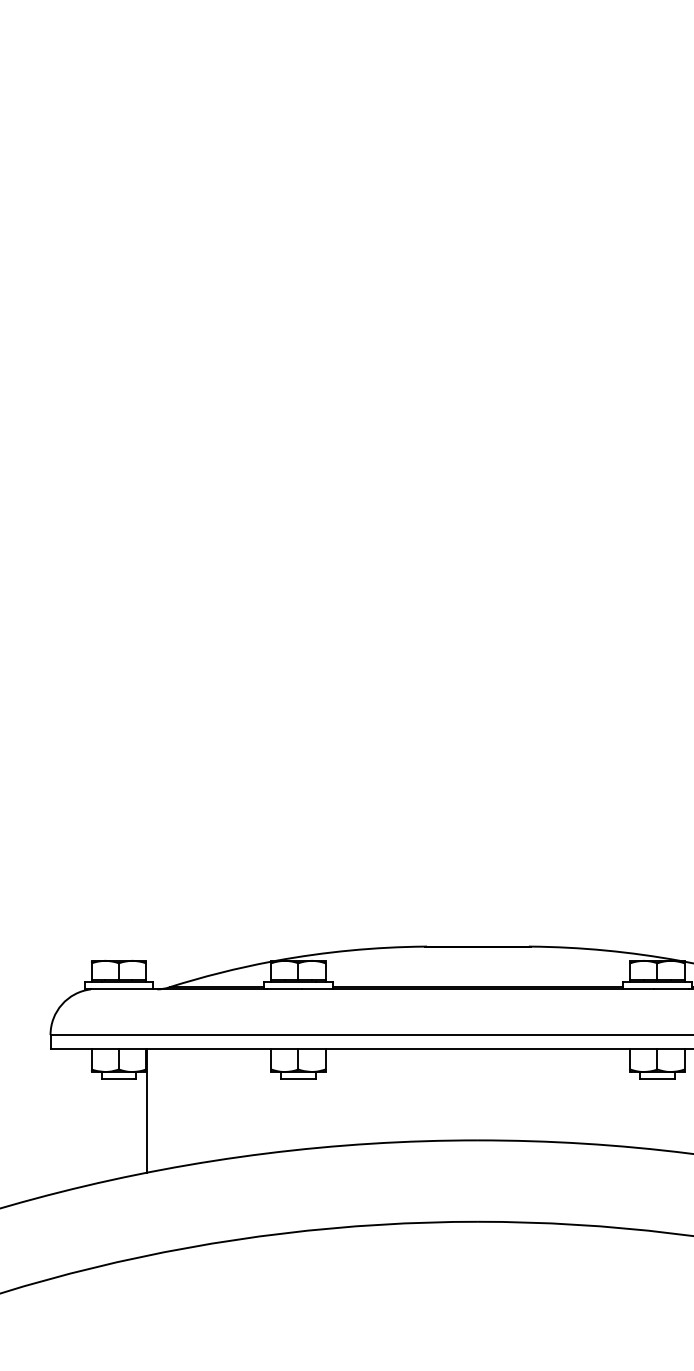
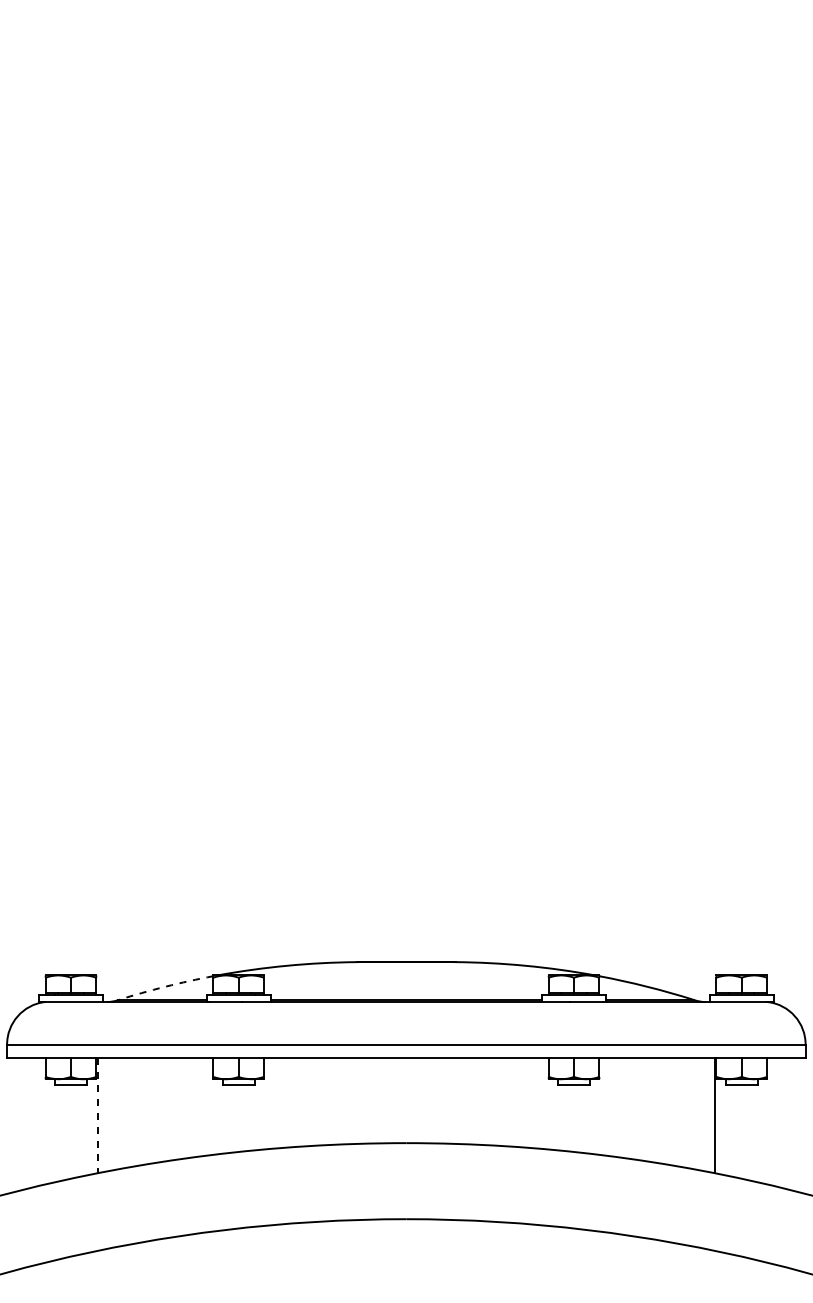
arc: (220, 972) -> (165, 986), solid -> dashed
line: (147, 1110) -> (97, 1115), solid -> dashed

